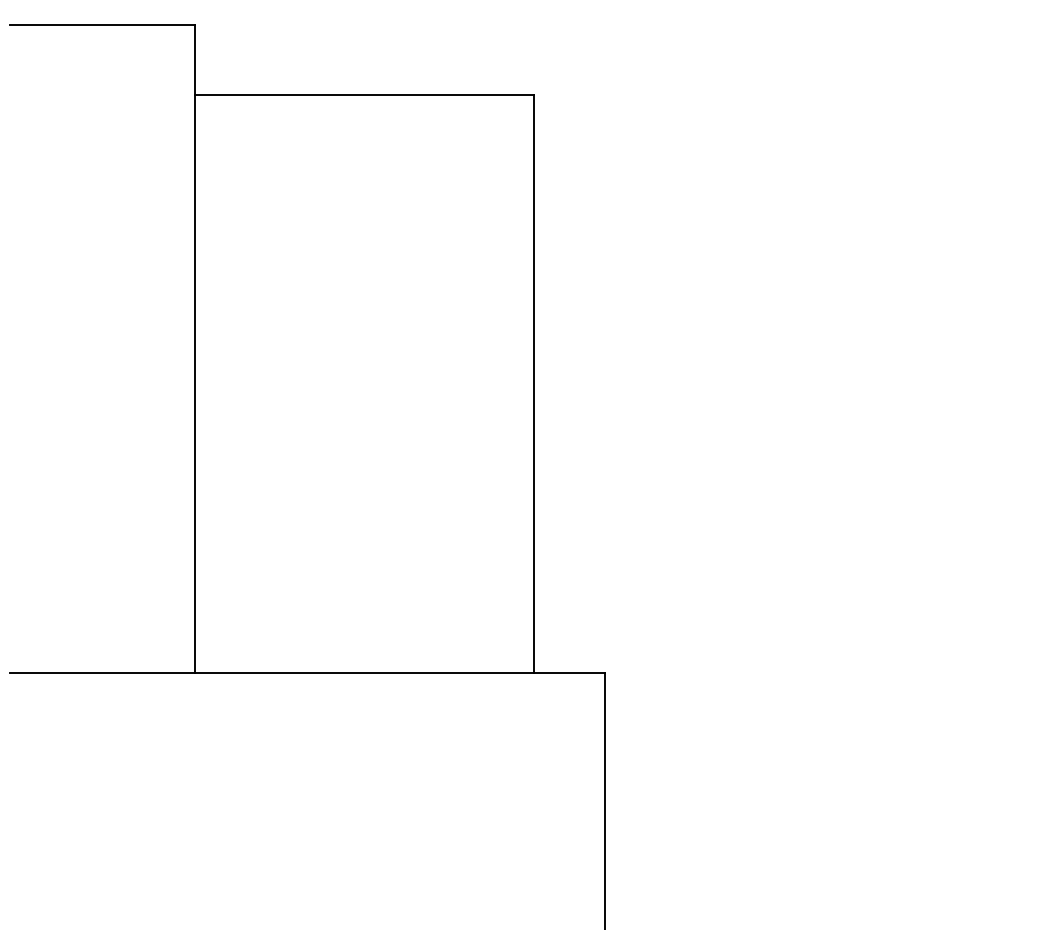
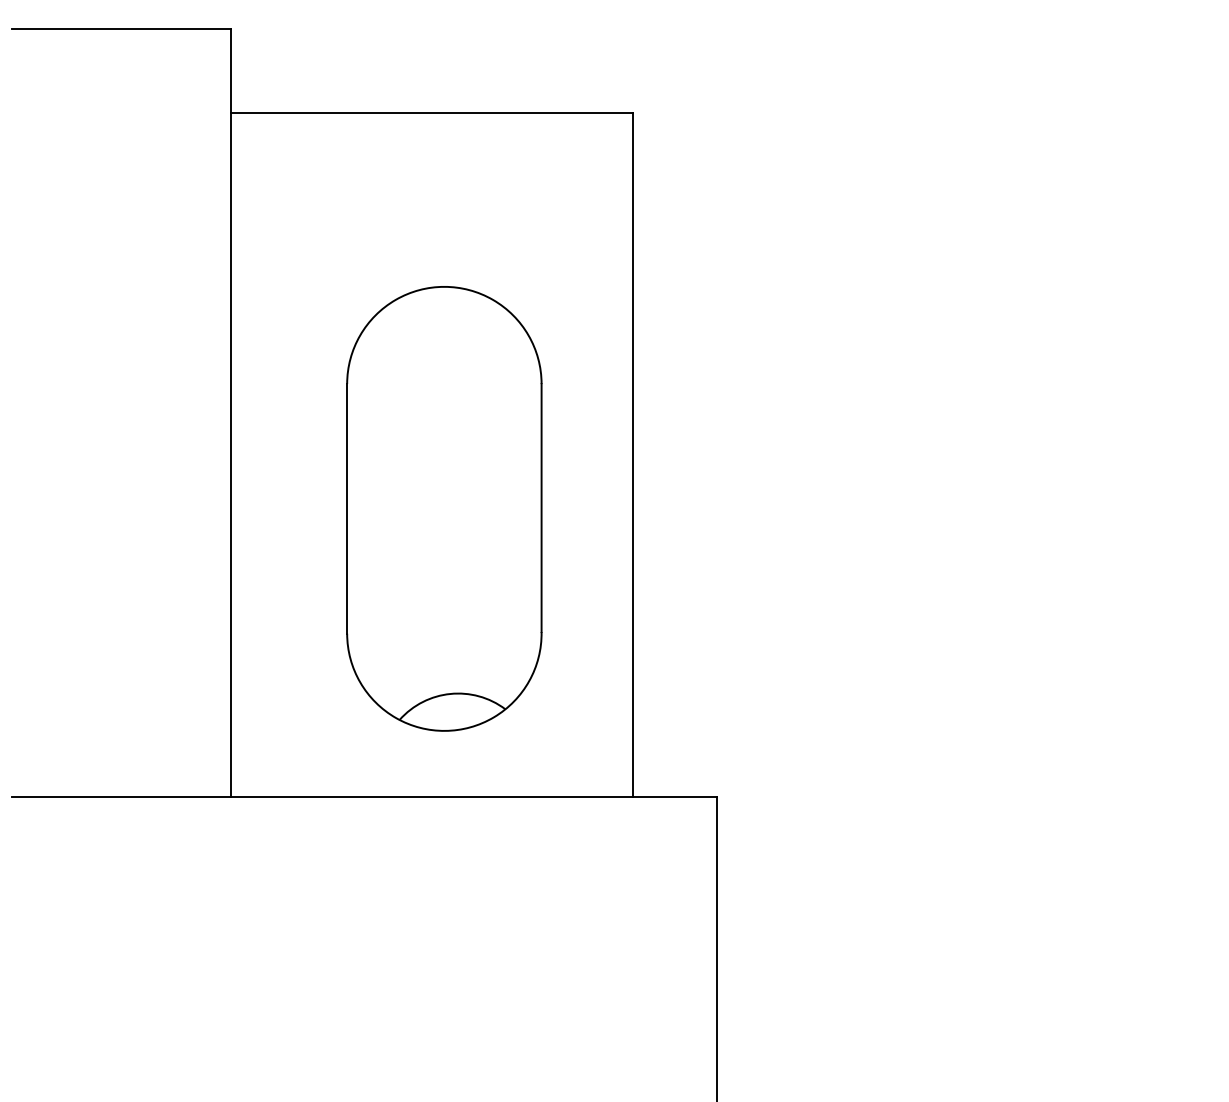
part: (375, 429) -> (444, 508), added

